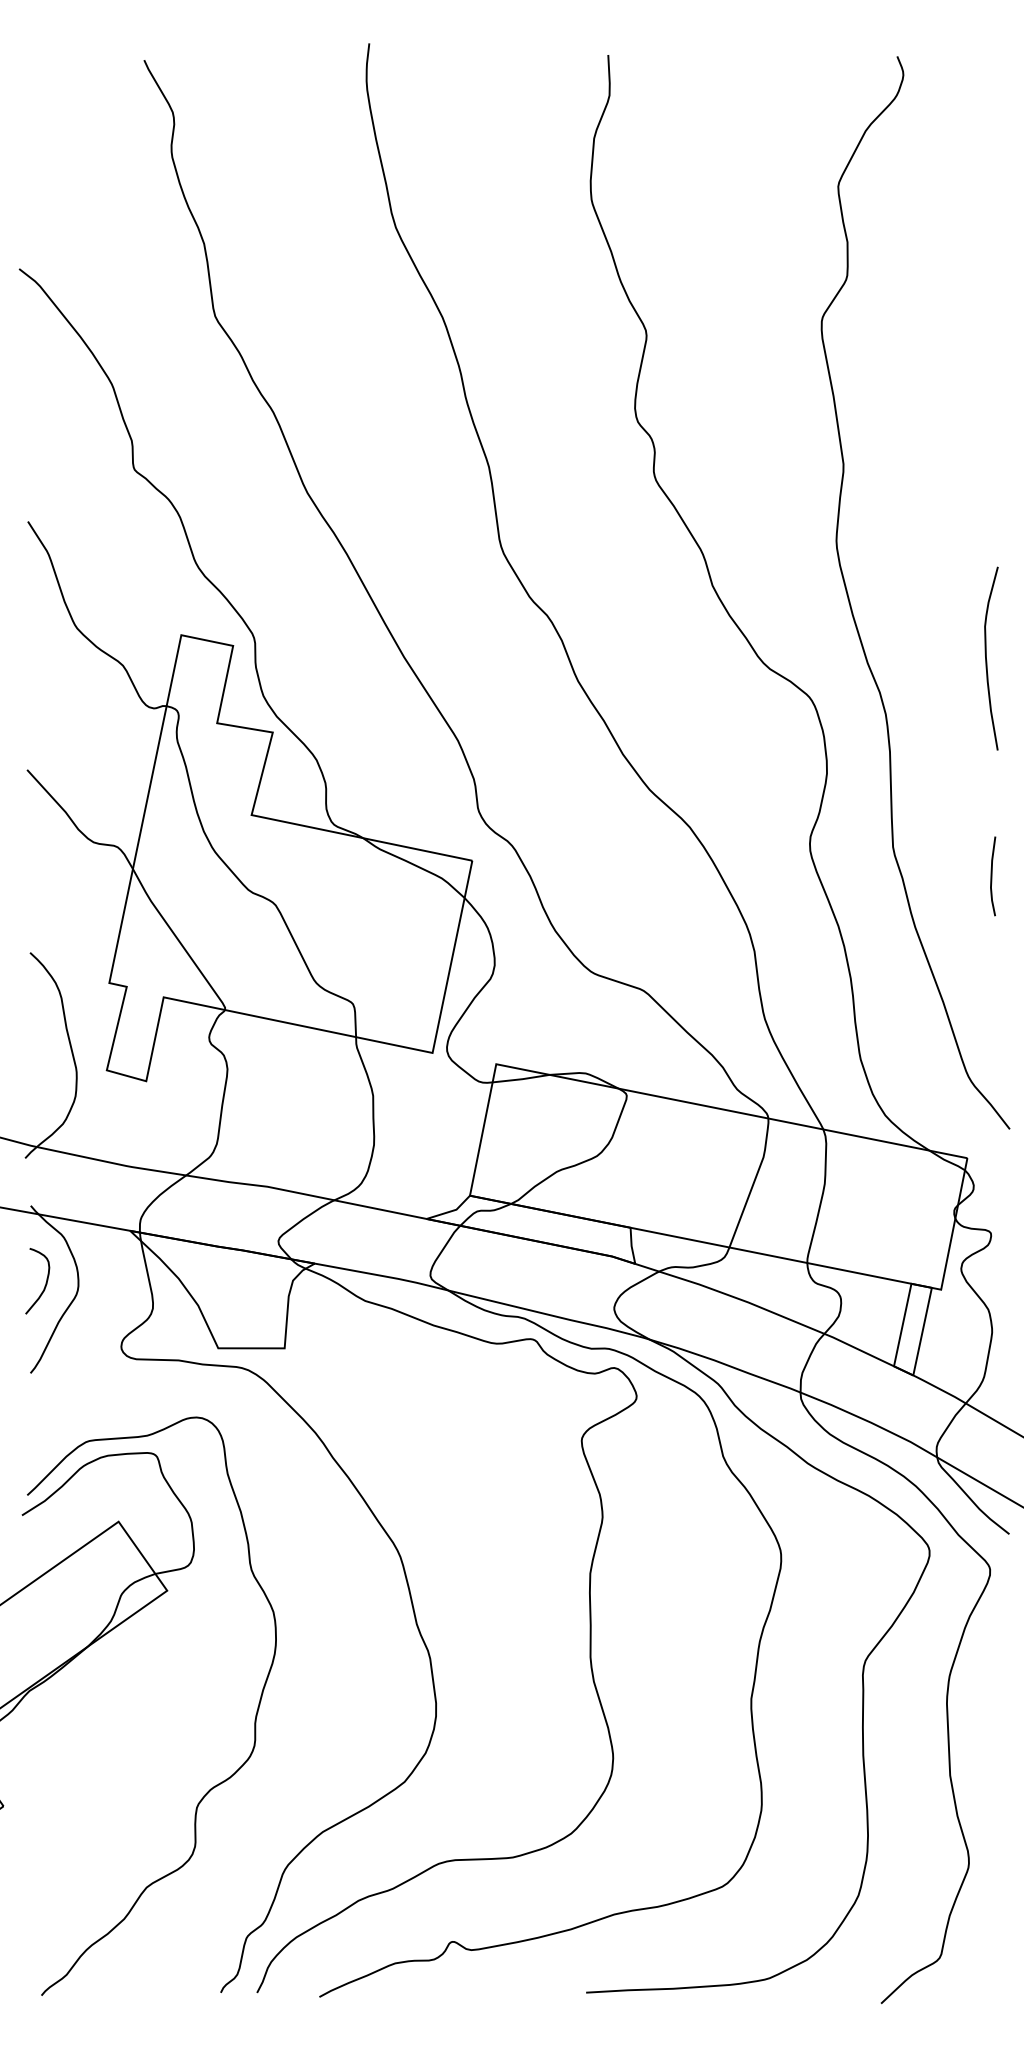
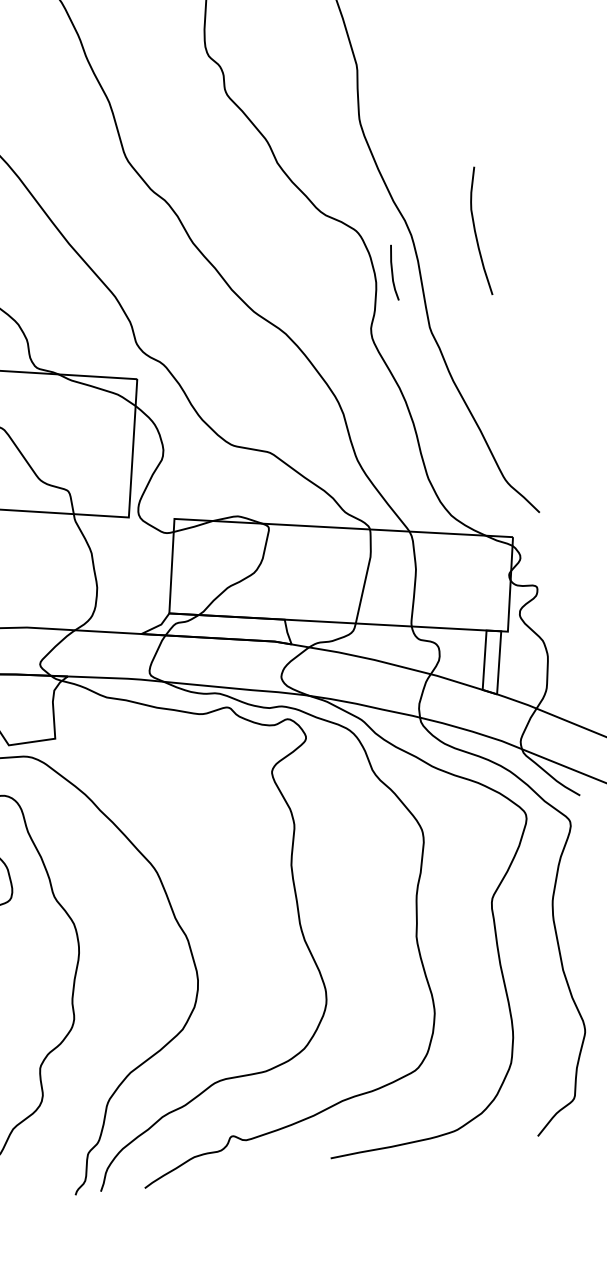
curve: (987, 660) -> (476, 233), moved
line: (992, 876) -> (393, 273), moved

